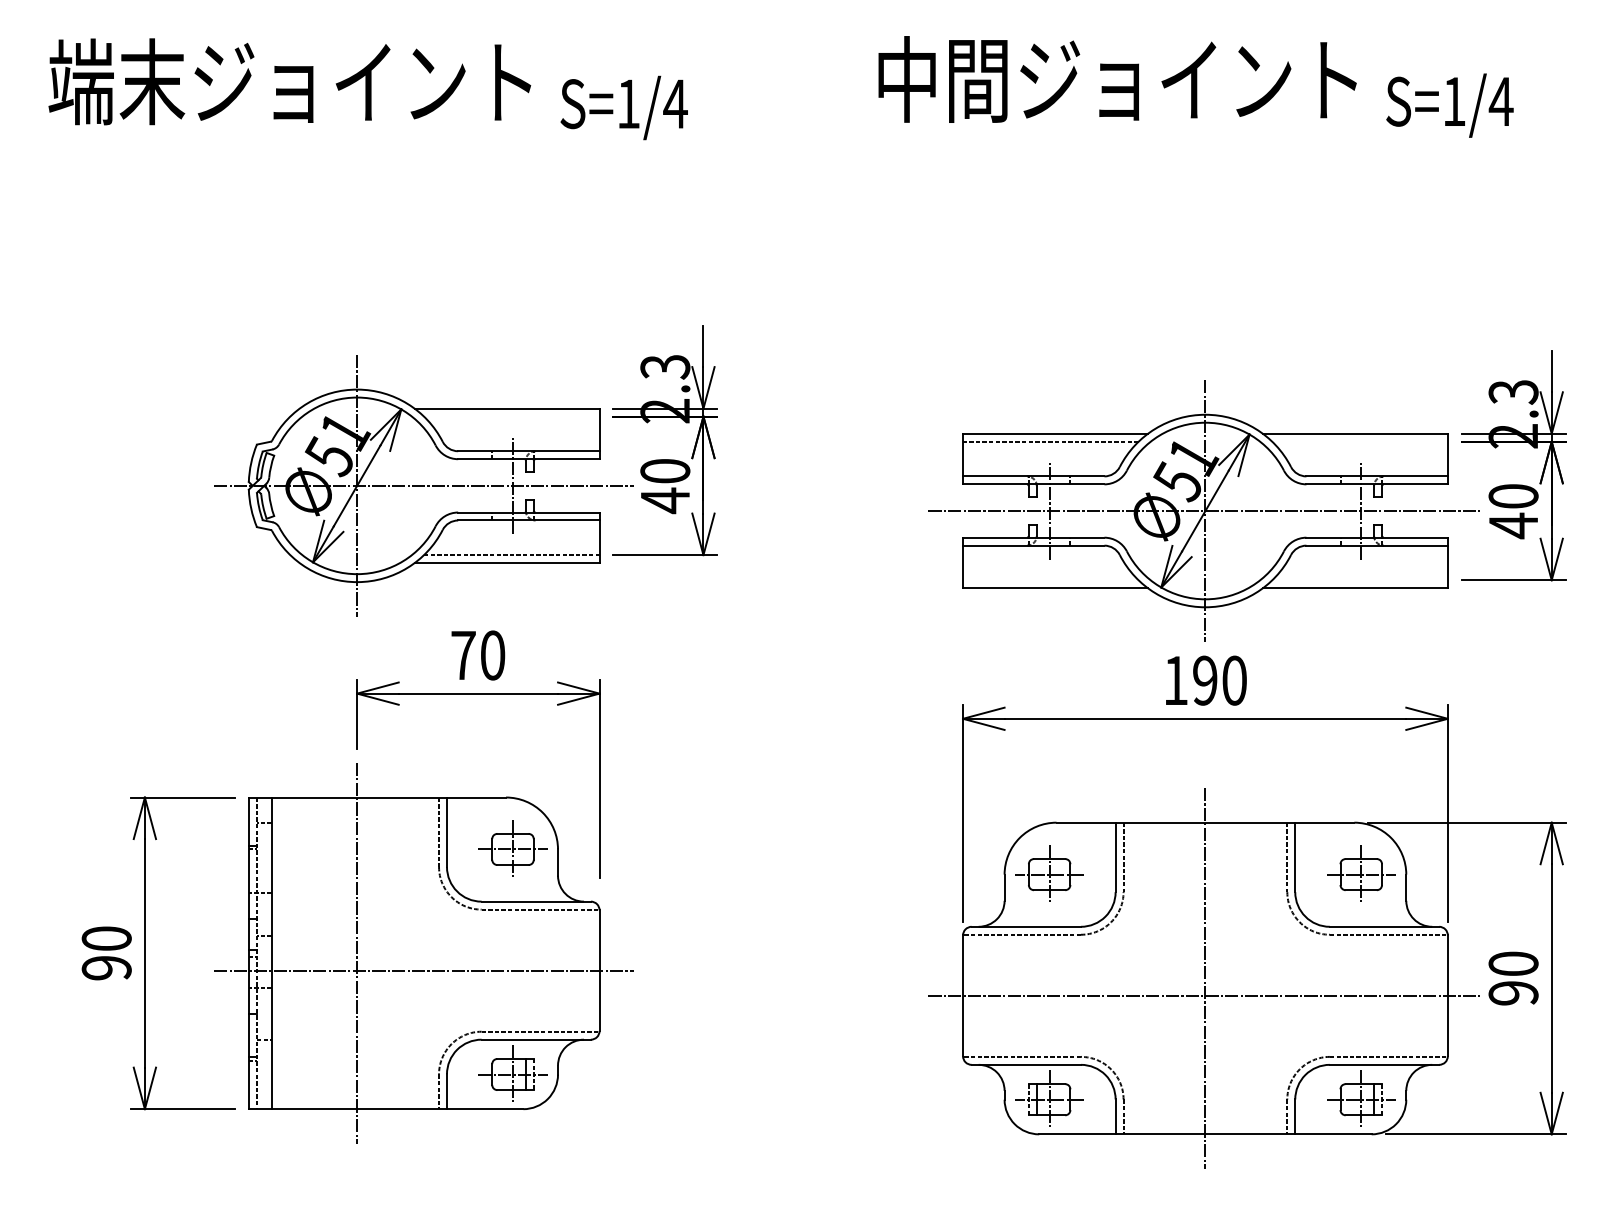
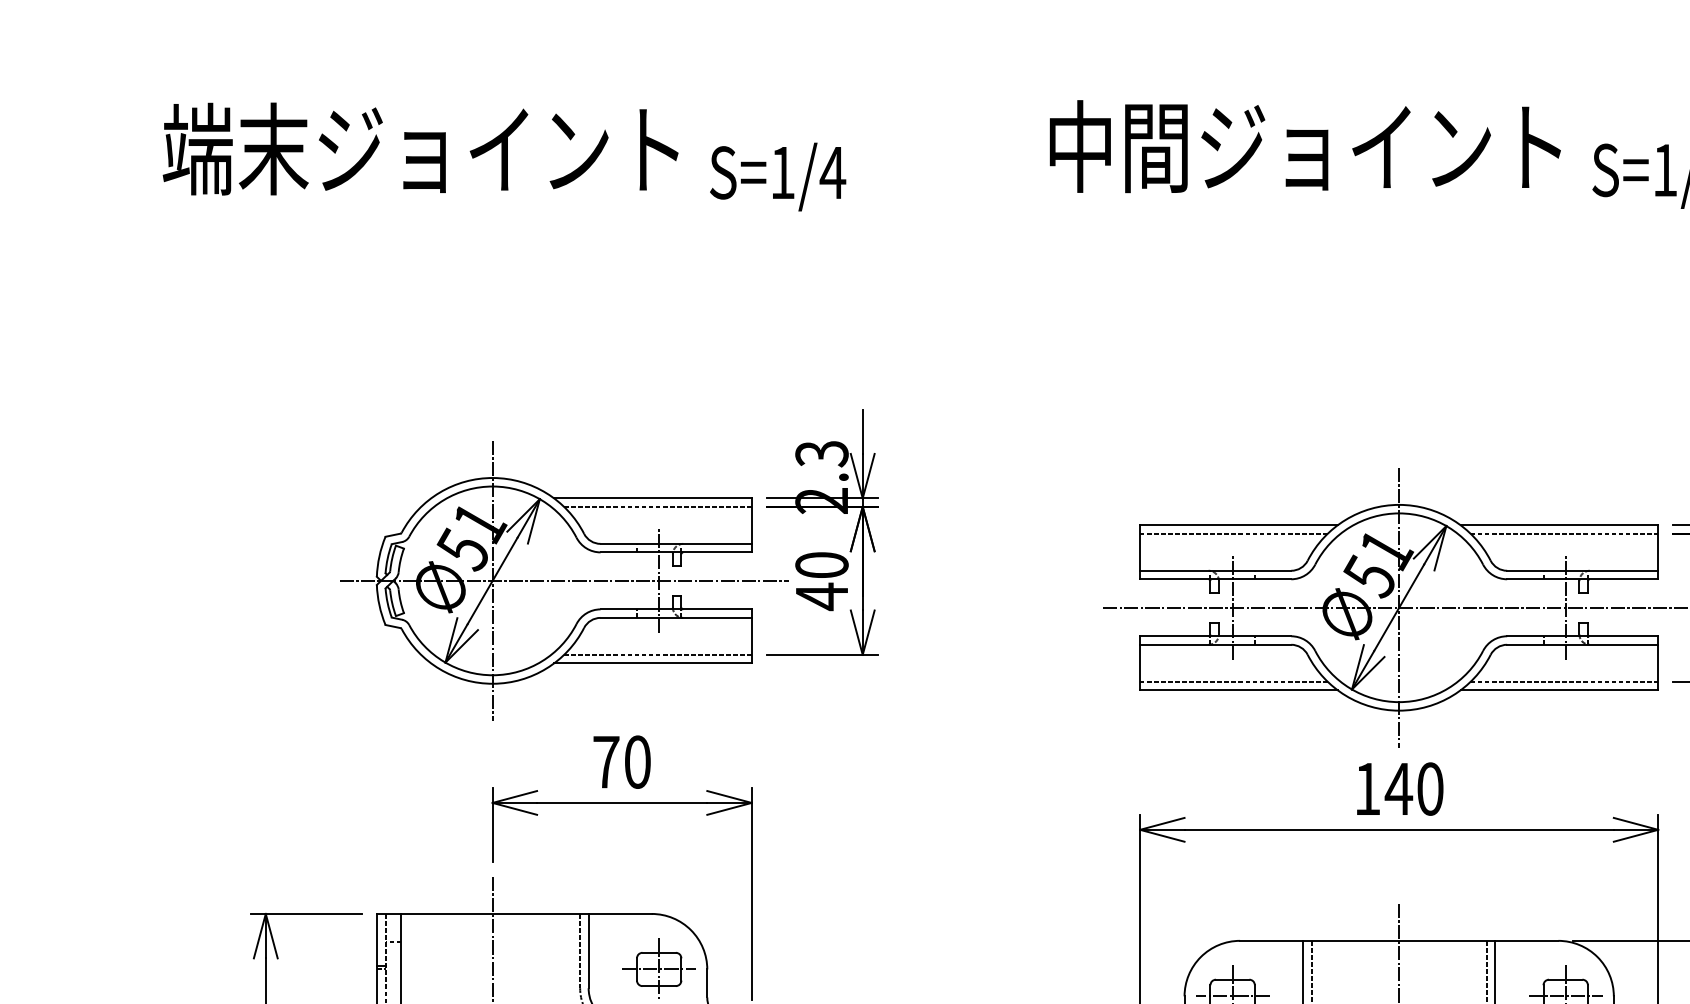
line: (511, 416) -> (657, 506), added
line: (1359, 441) -> (1563, 533), added
line: (1050, 580) -> (1233, 682), added
line: (1359, 580) -> (1563, 682), added
text: (1204, 680) -> (1398, 788), 190 -> 140

